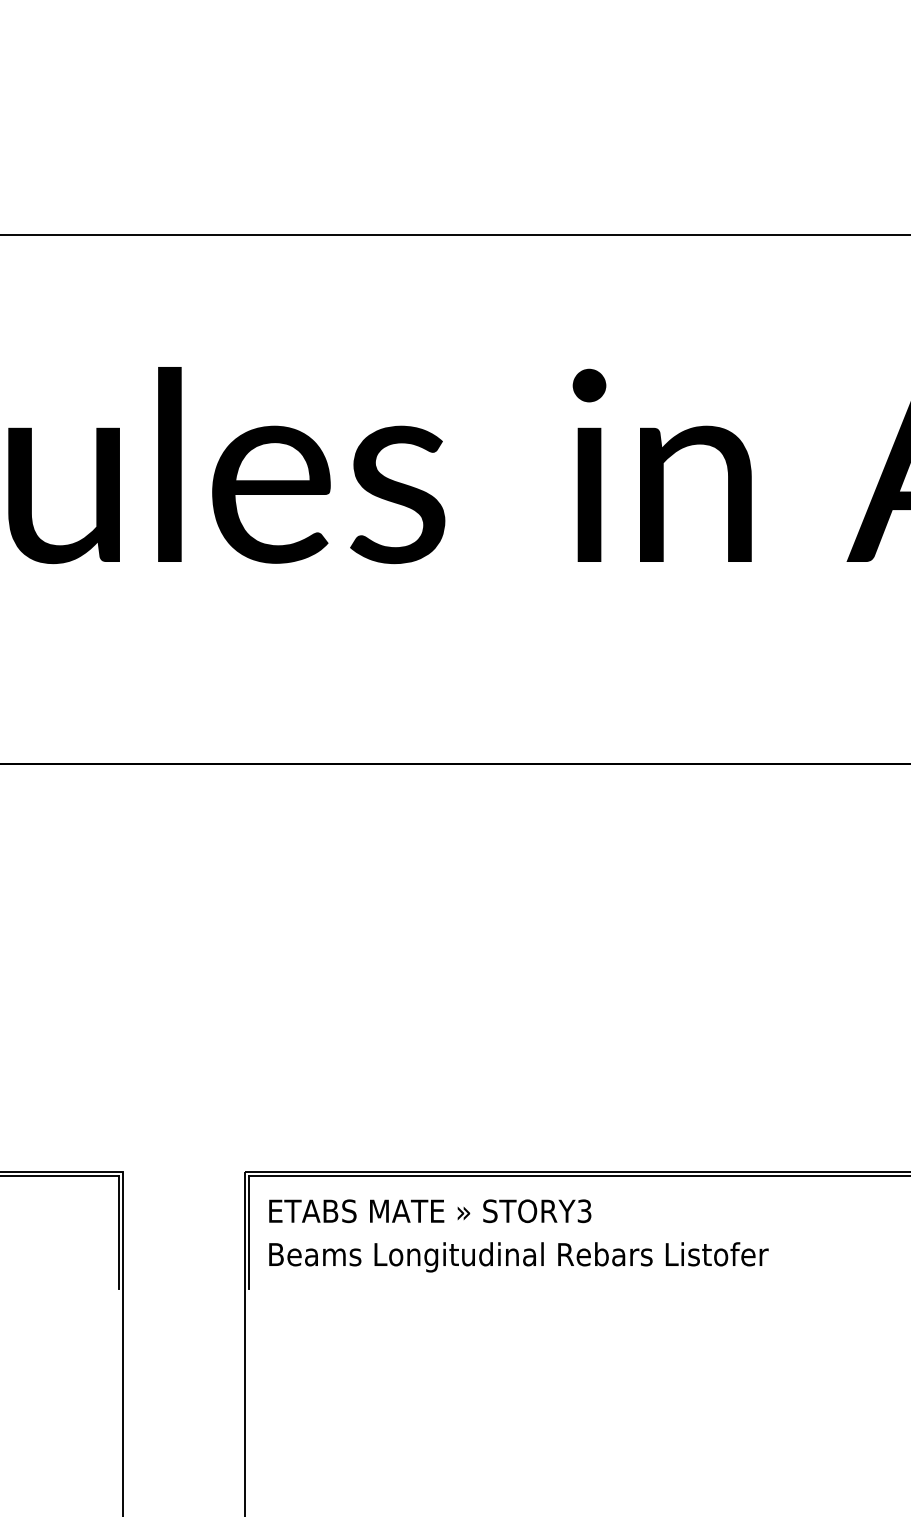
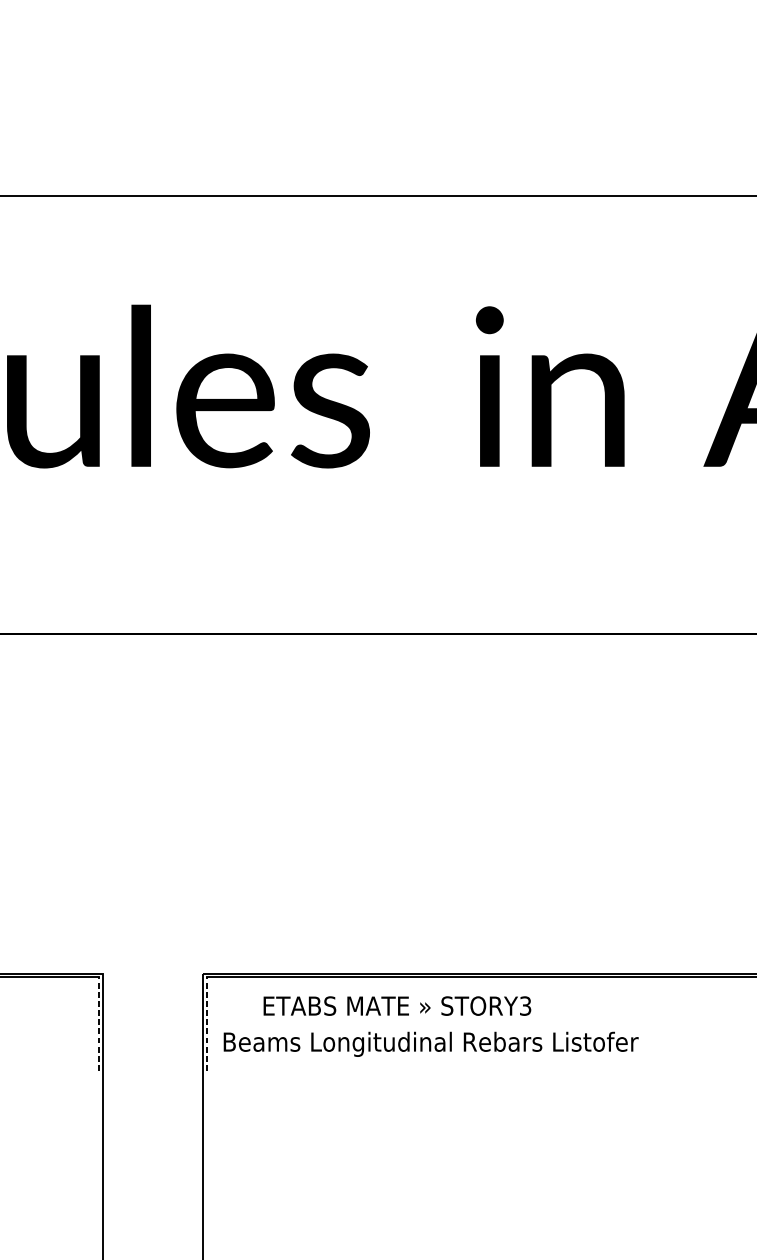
text: (430, 1211) -> (397, 1006), moved
line: (118, 1232) -> (98, 1023), solid -> dashed
line: (249, 1232) -> (207, 1023), solid -> dashed

